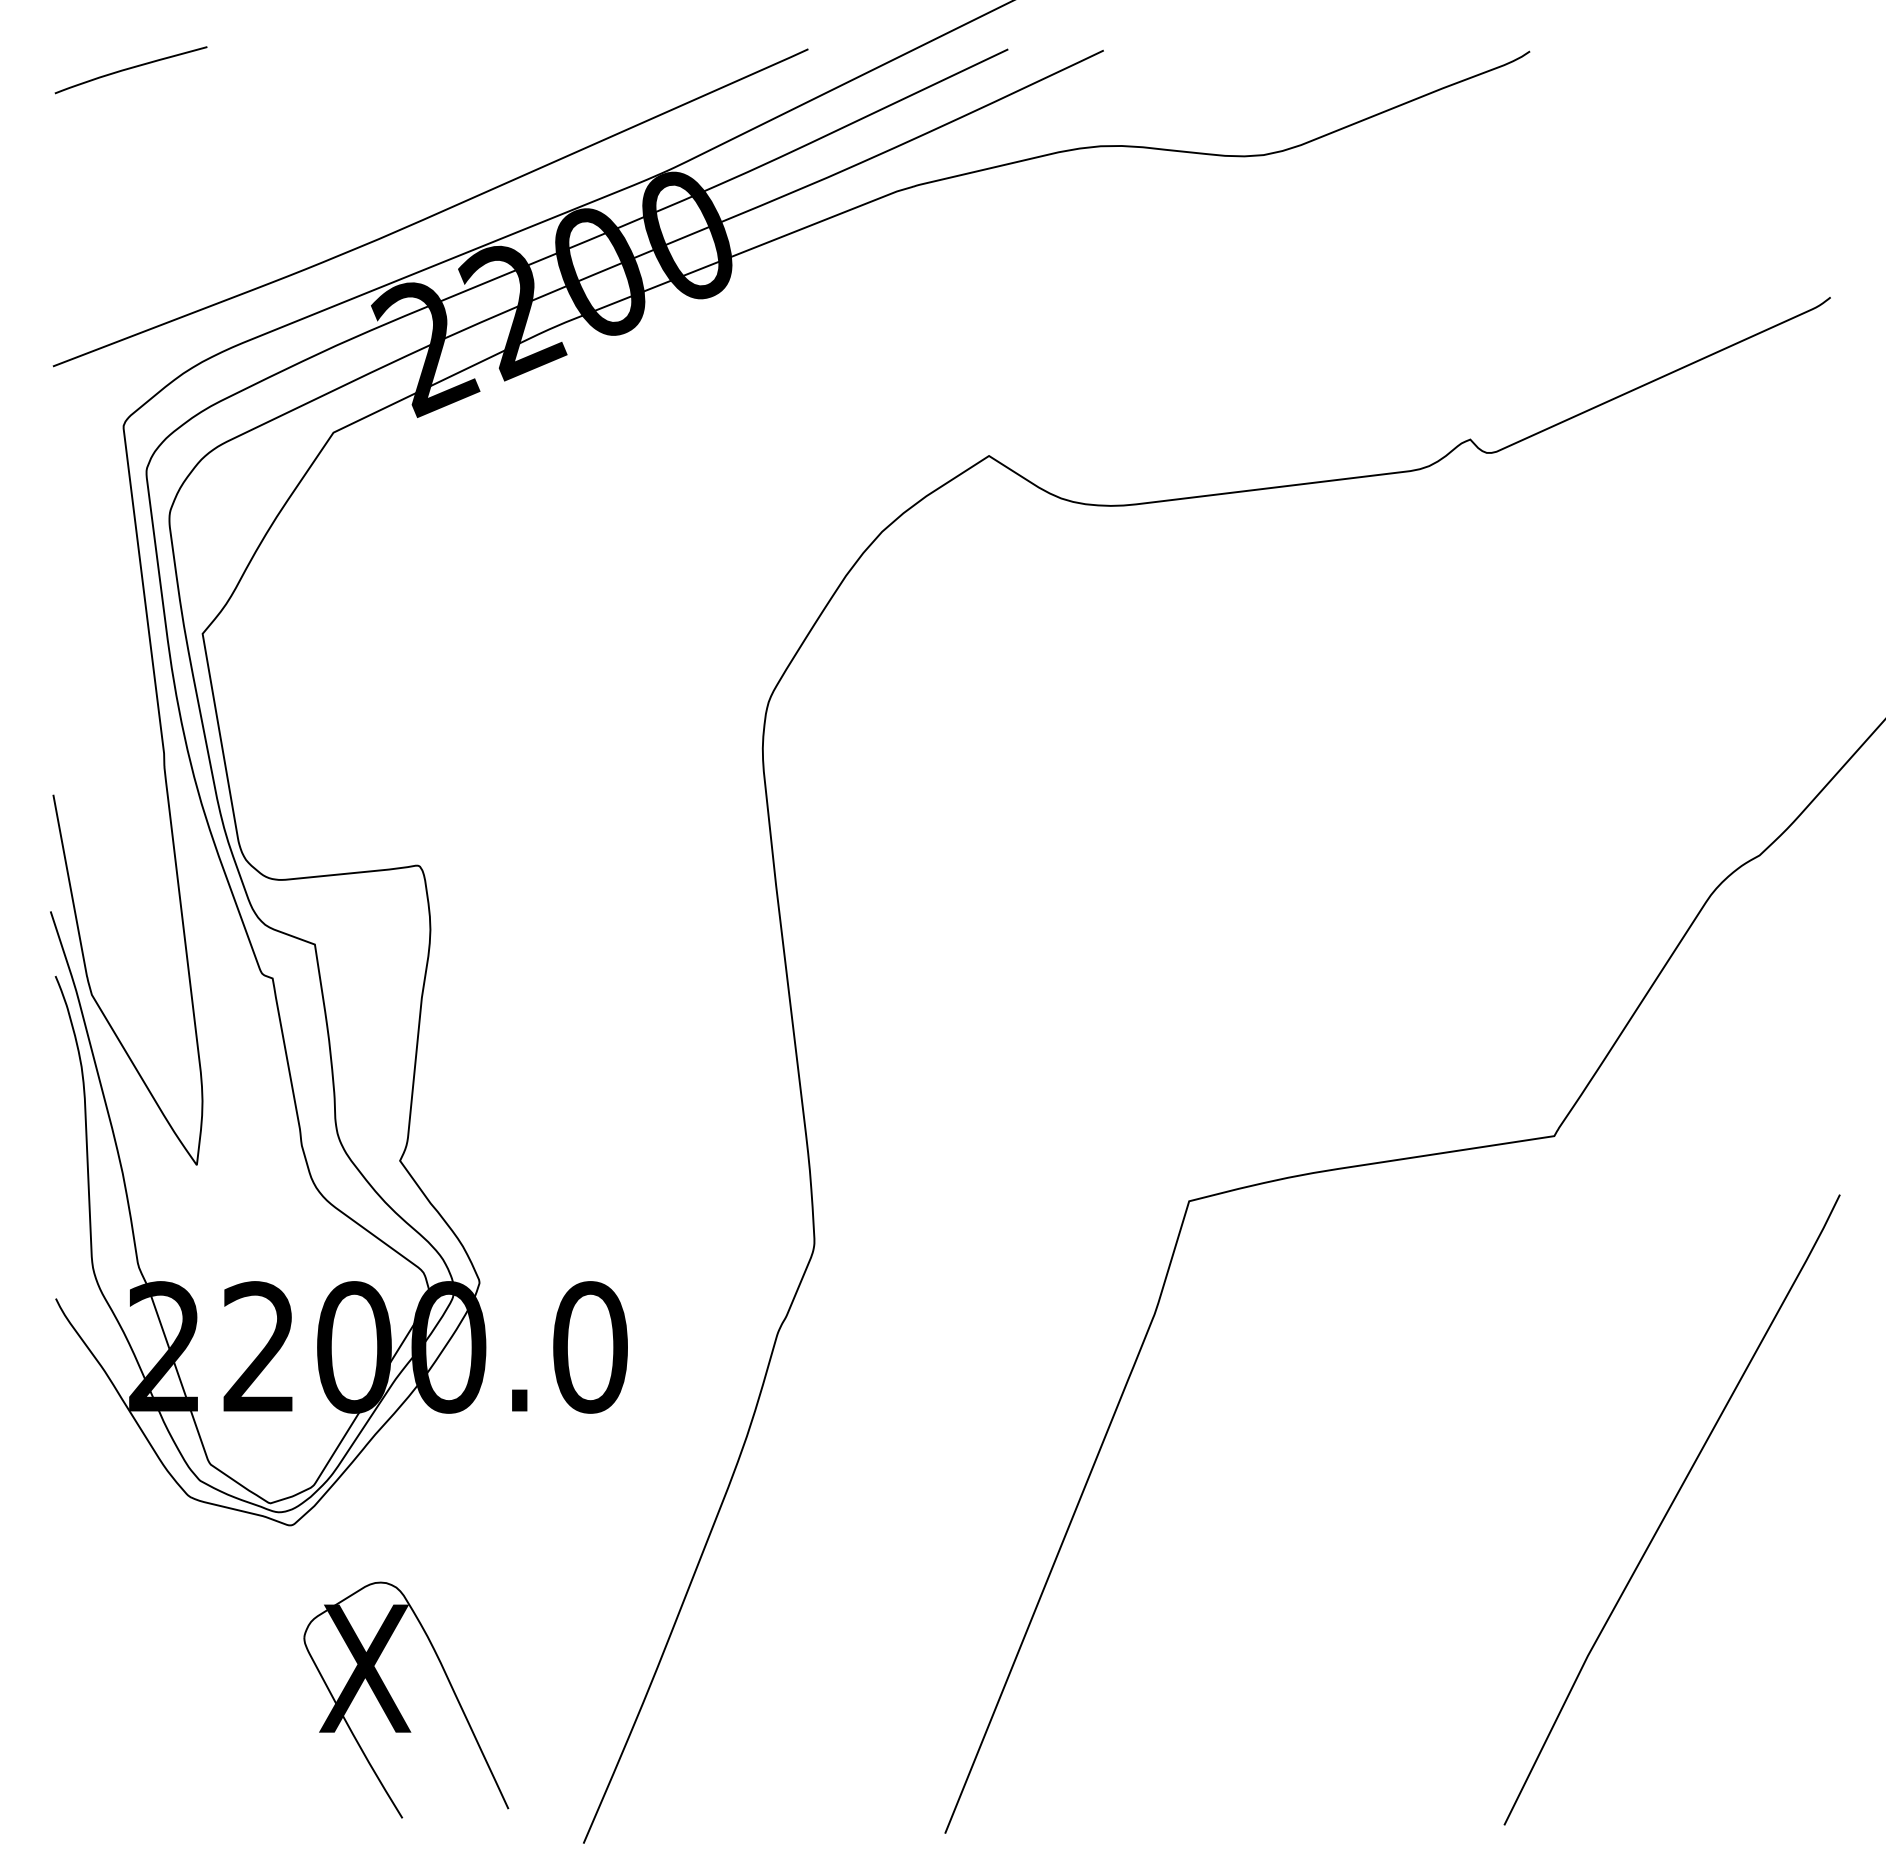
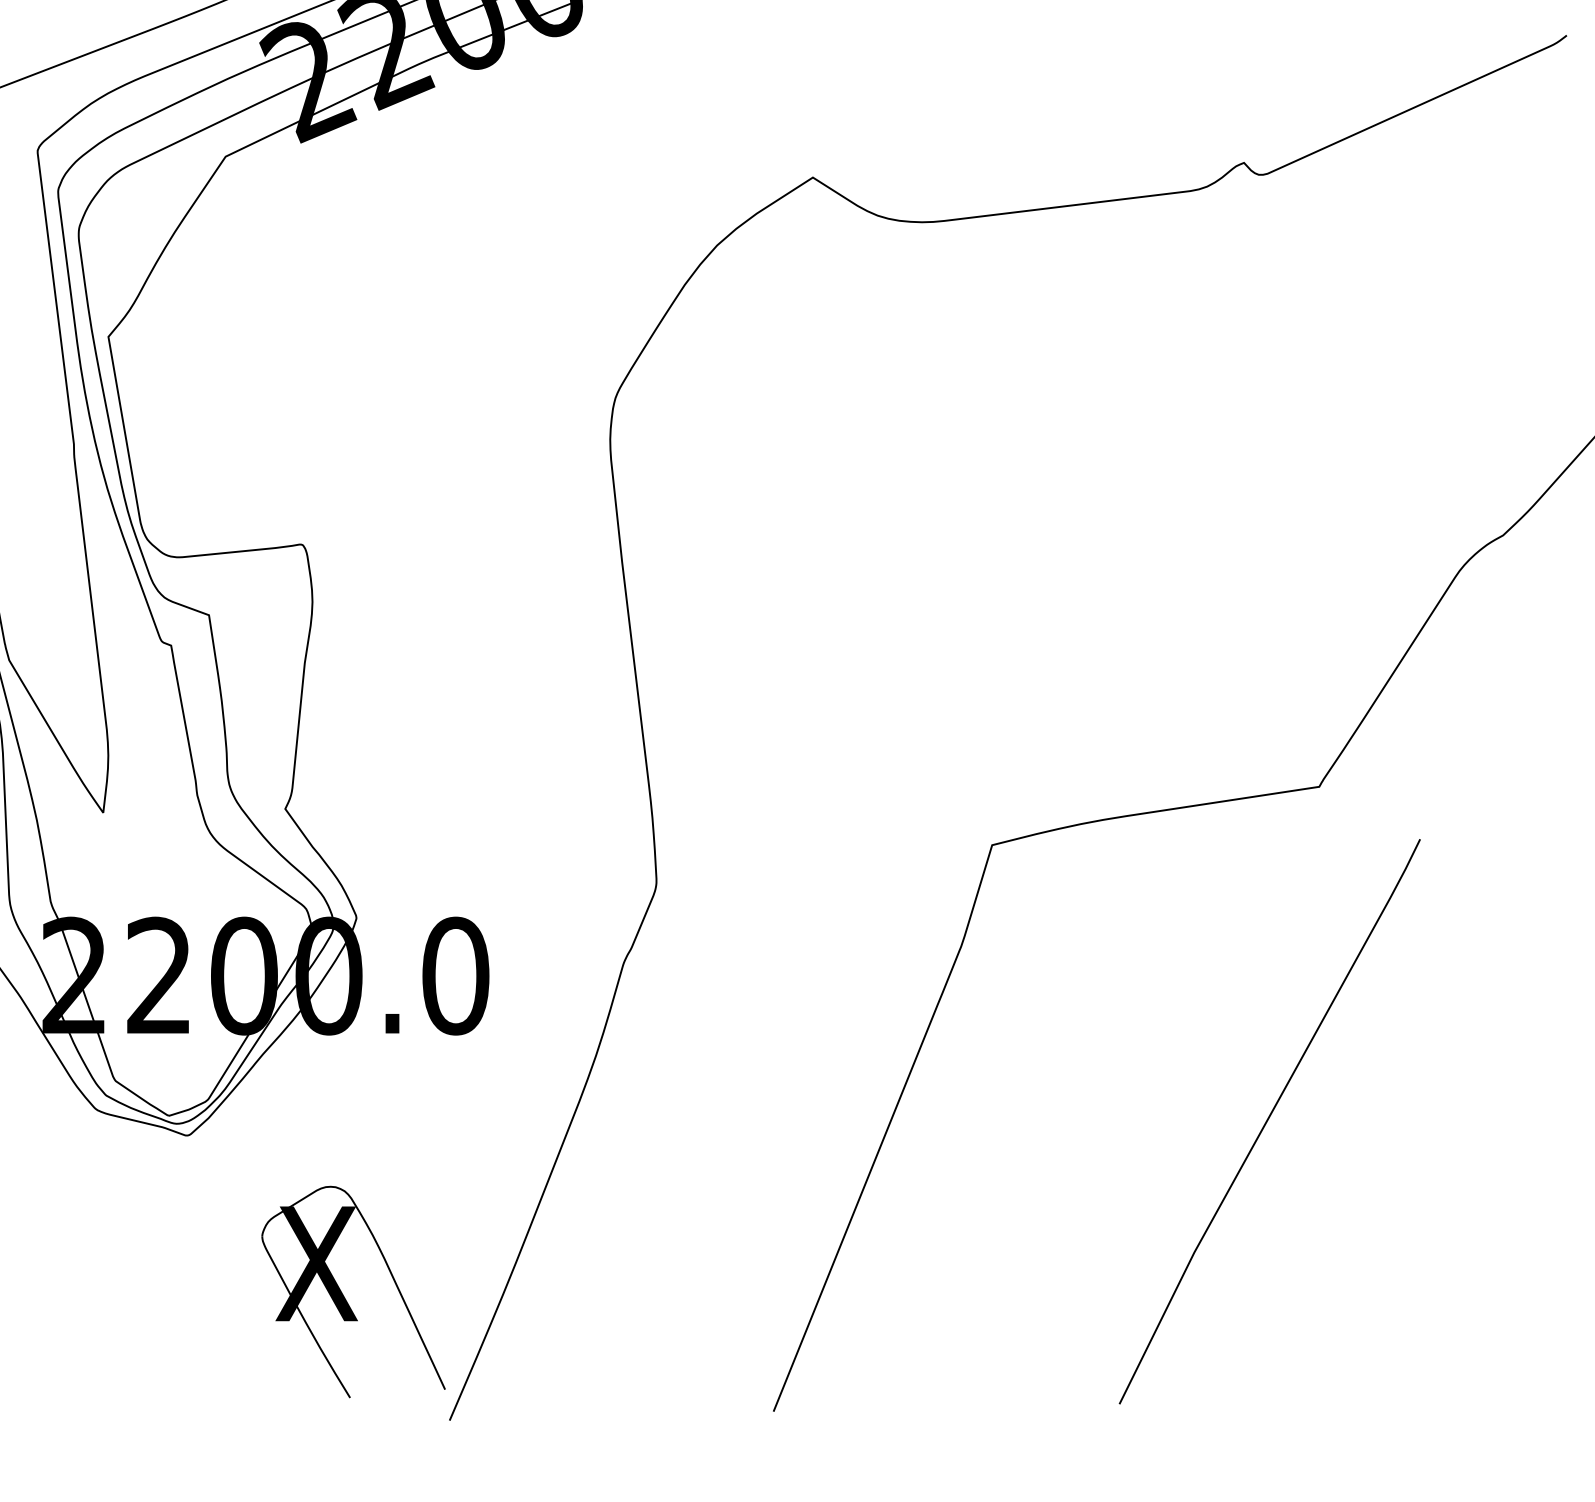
line: (1670, 1508) -> (1268, 1120), moved
part: (396, 1705) -> (344, 1296), moved

